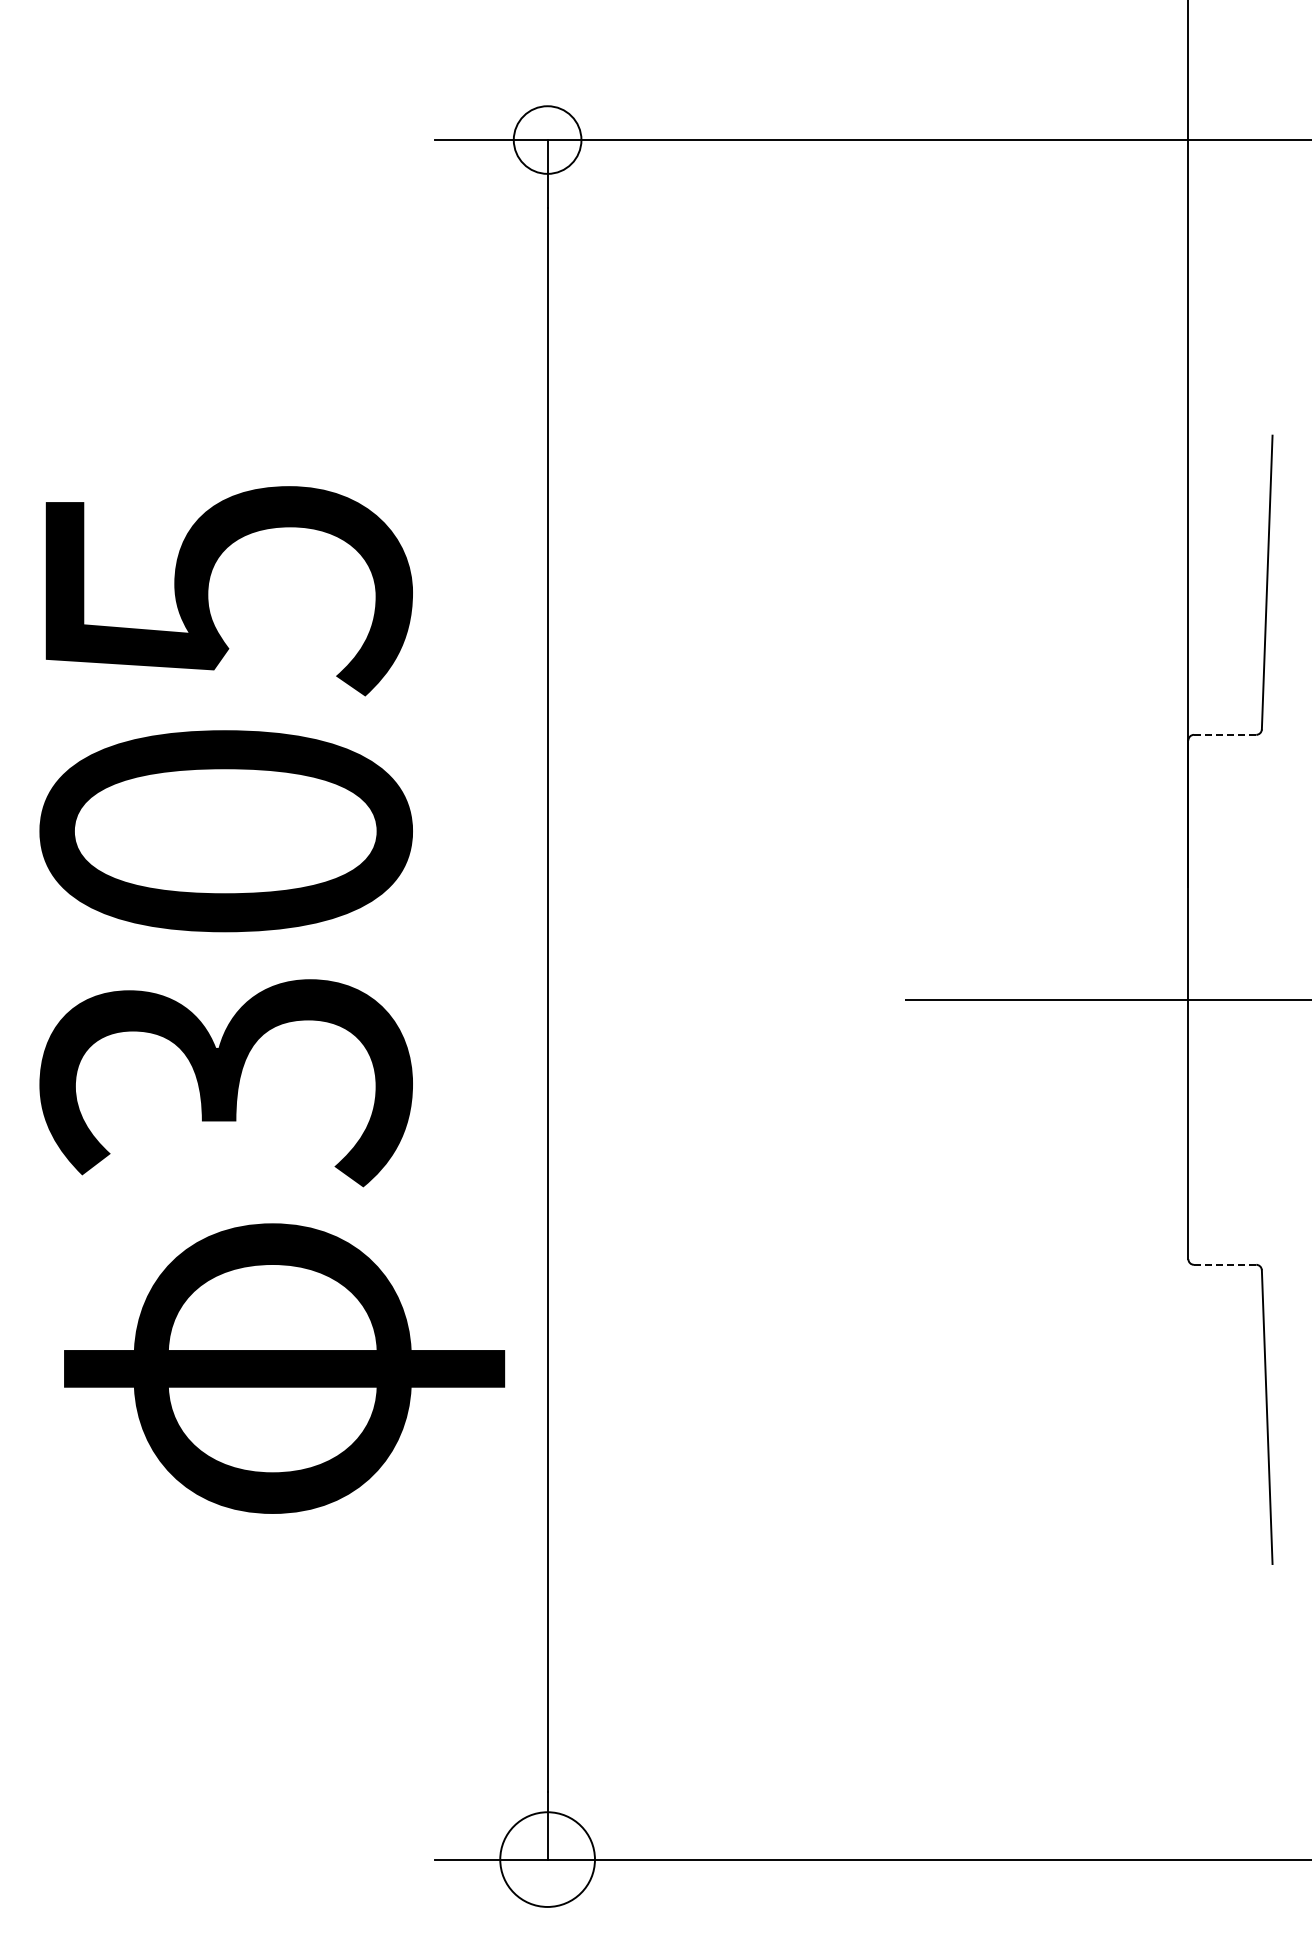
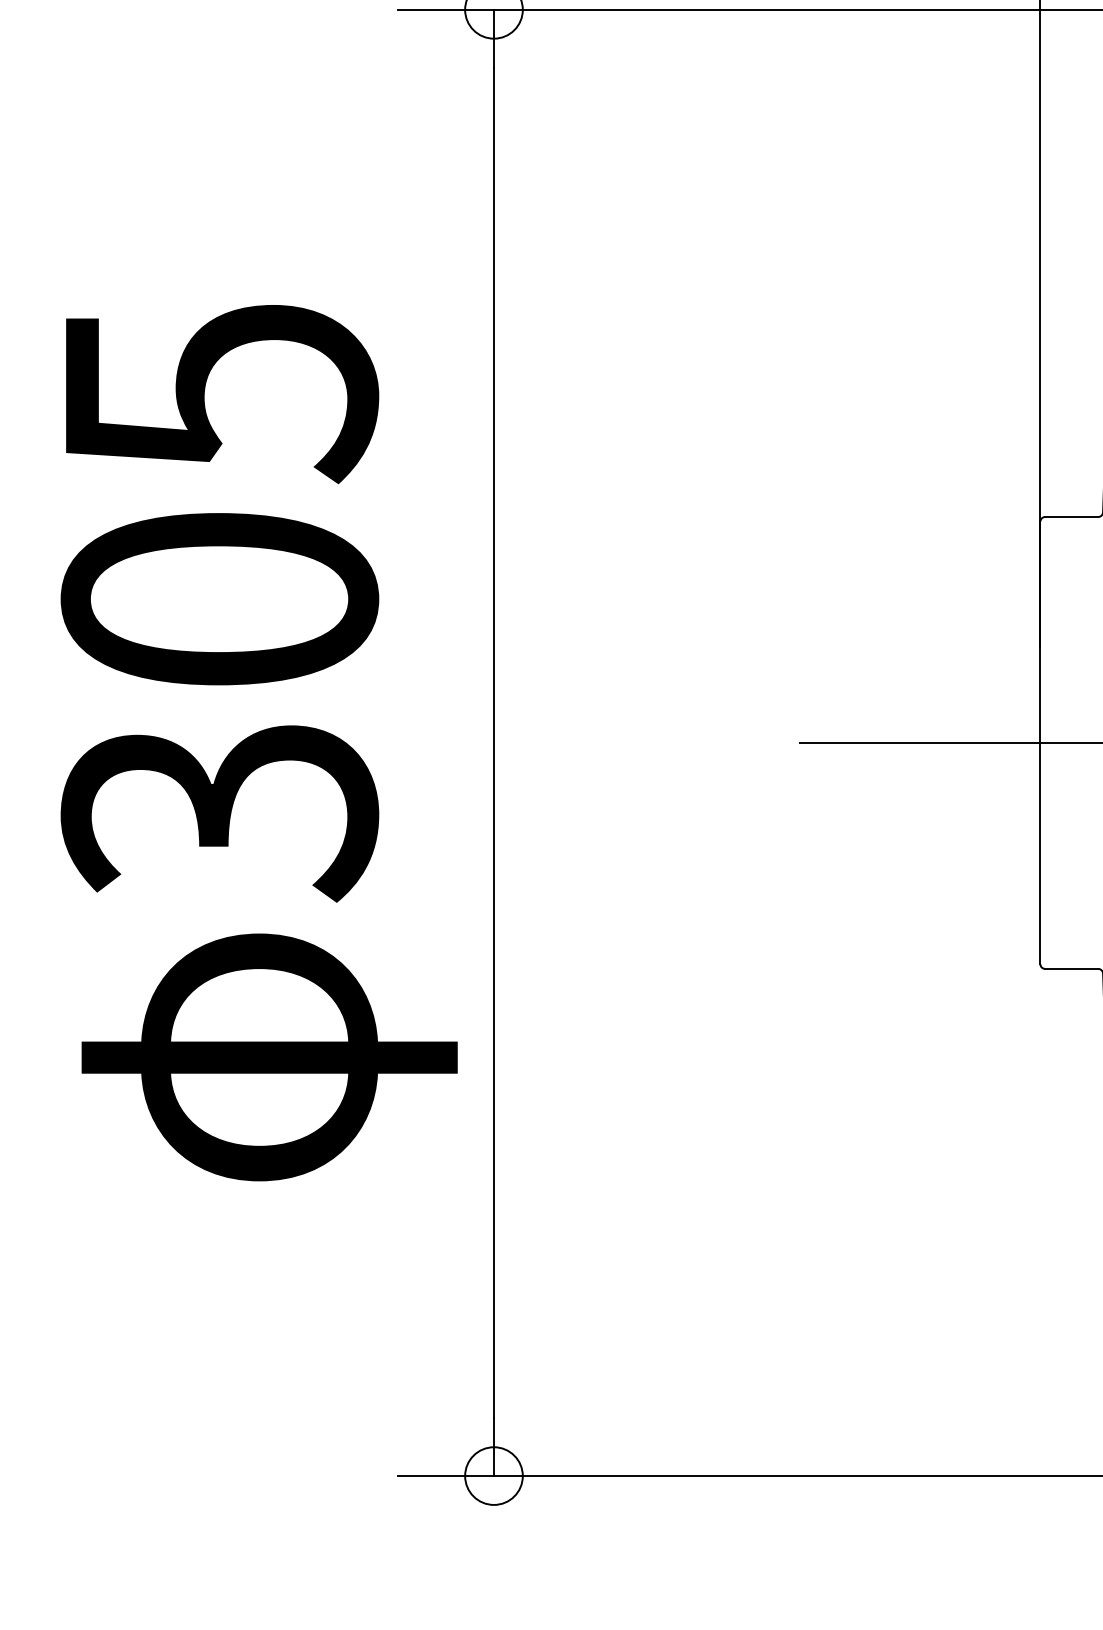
line: (1224, 734) -> (1071, 516), dashed -> solid
line: (1224, 1264) -> (1071, 968), dashed -> solid
circle: (547, 1859) -> (493, 1476), size x0.71

